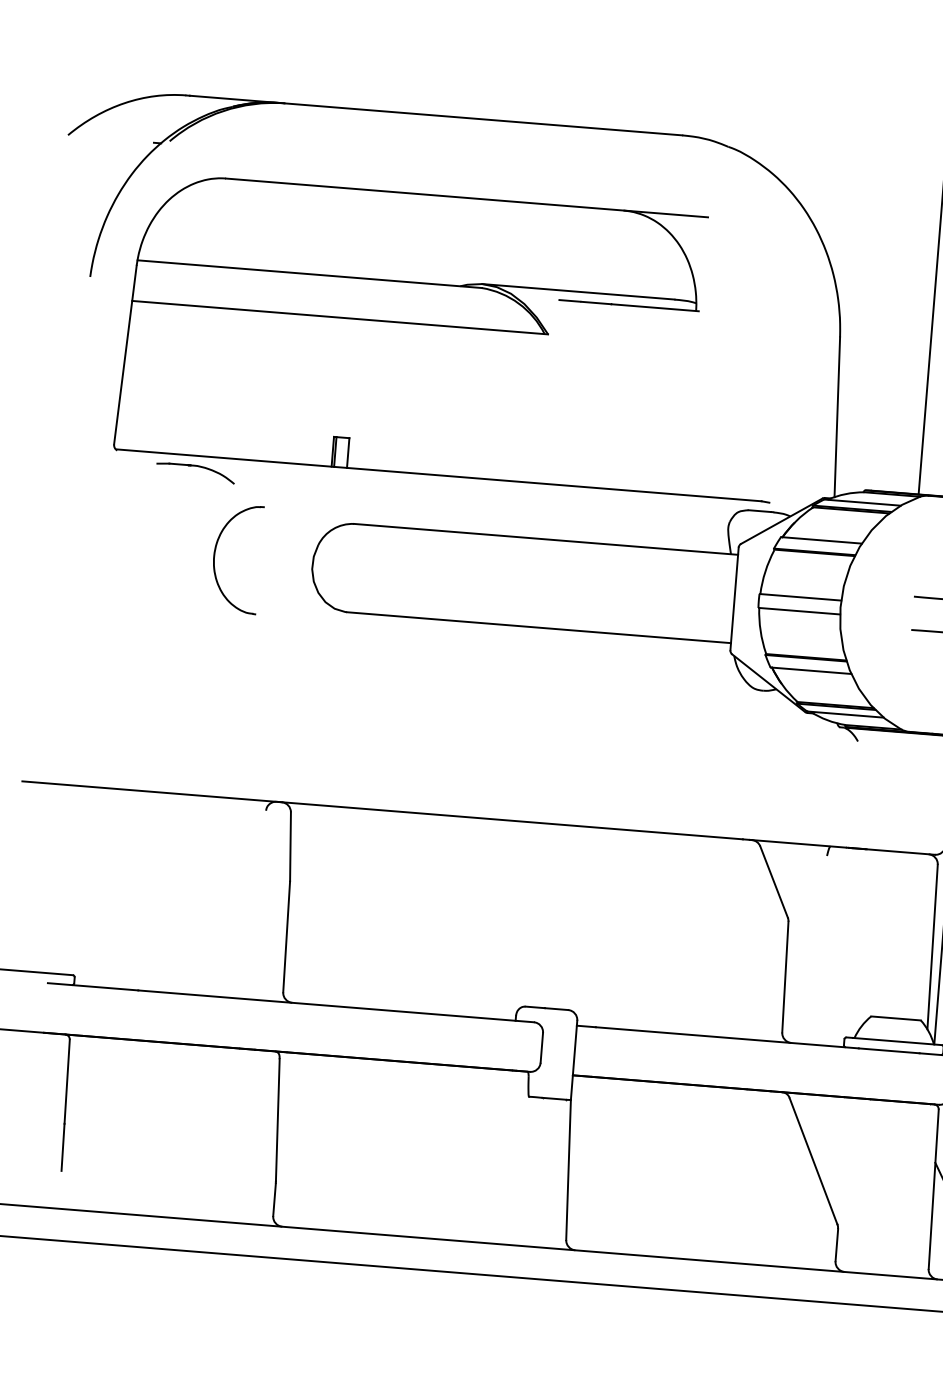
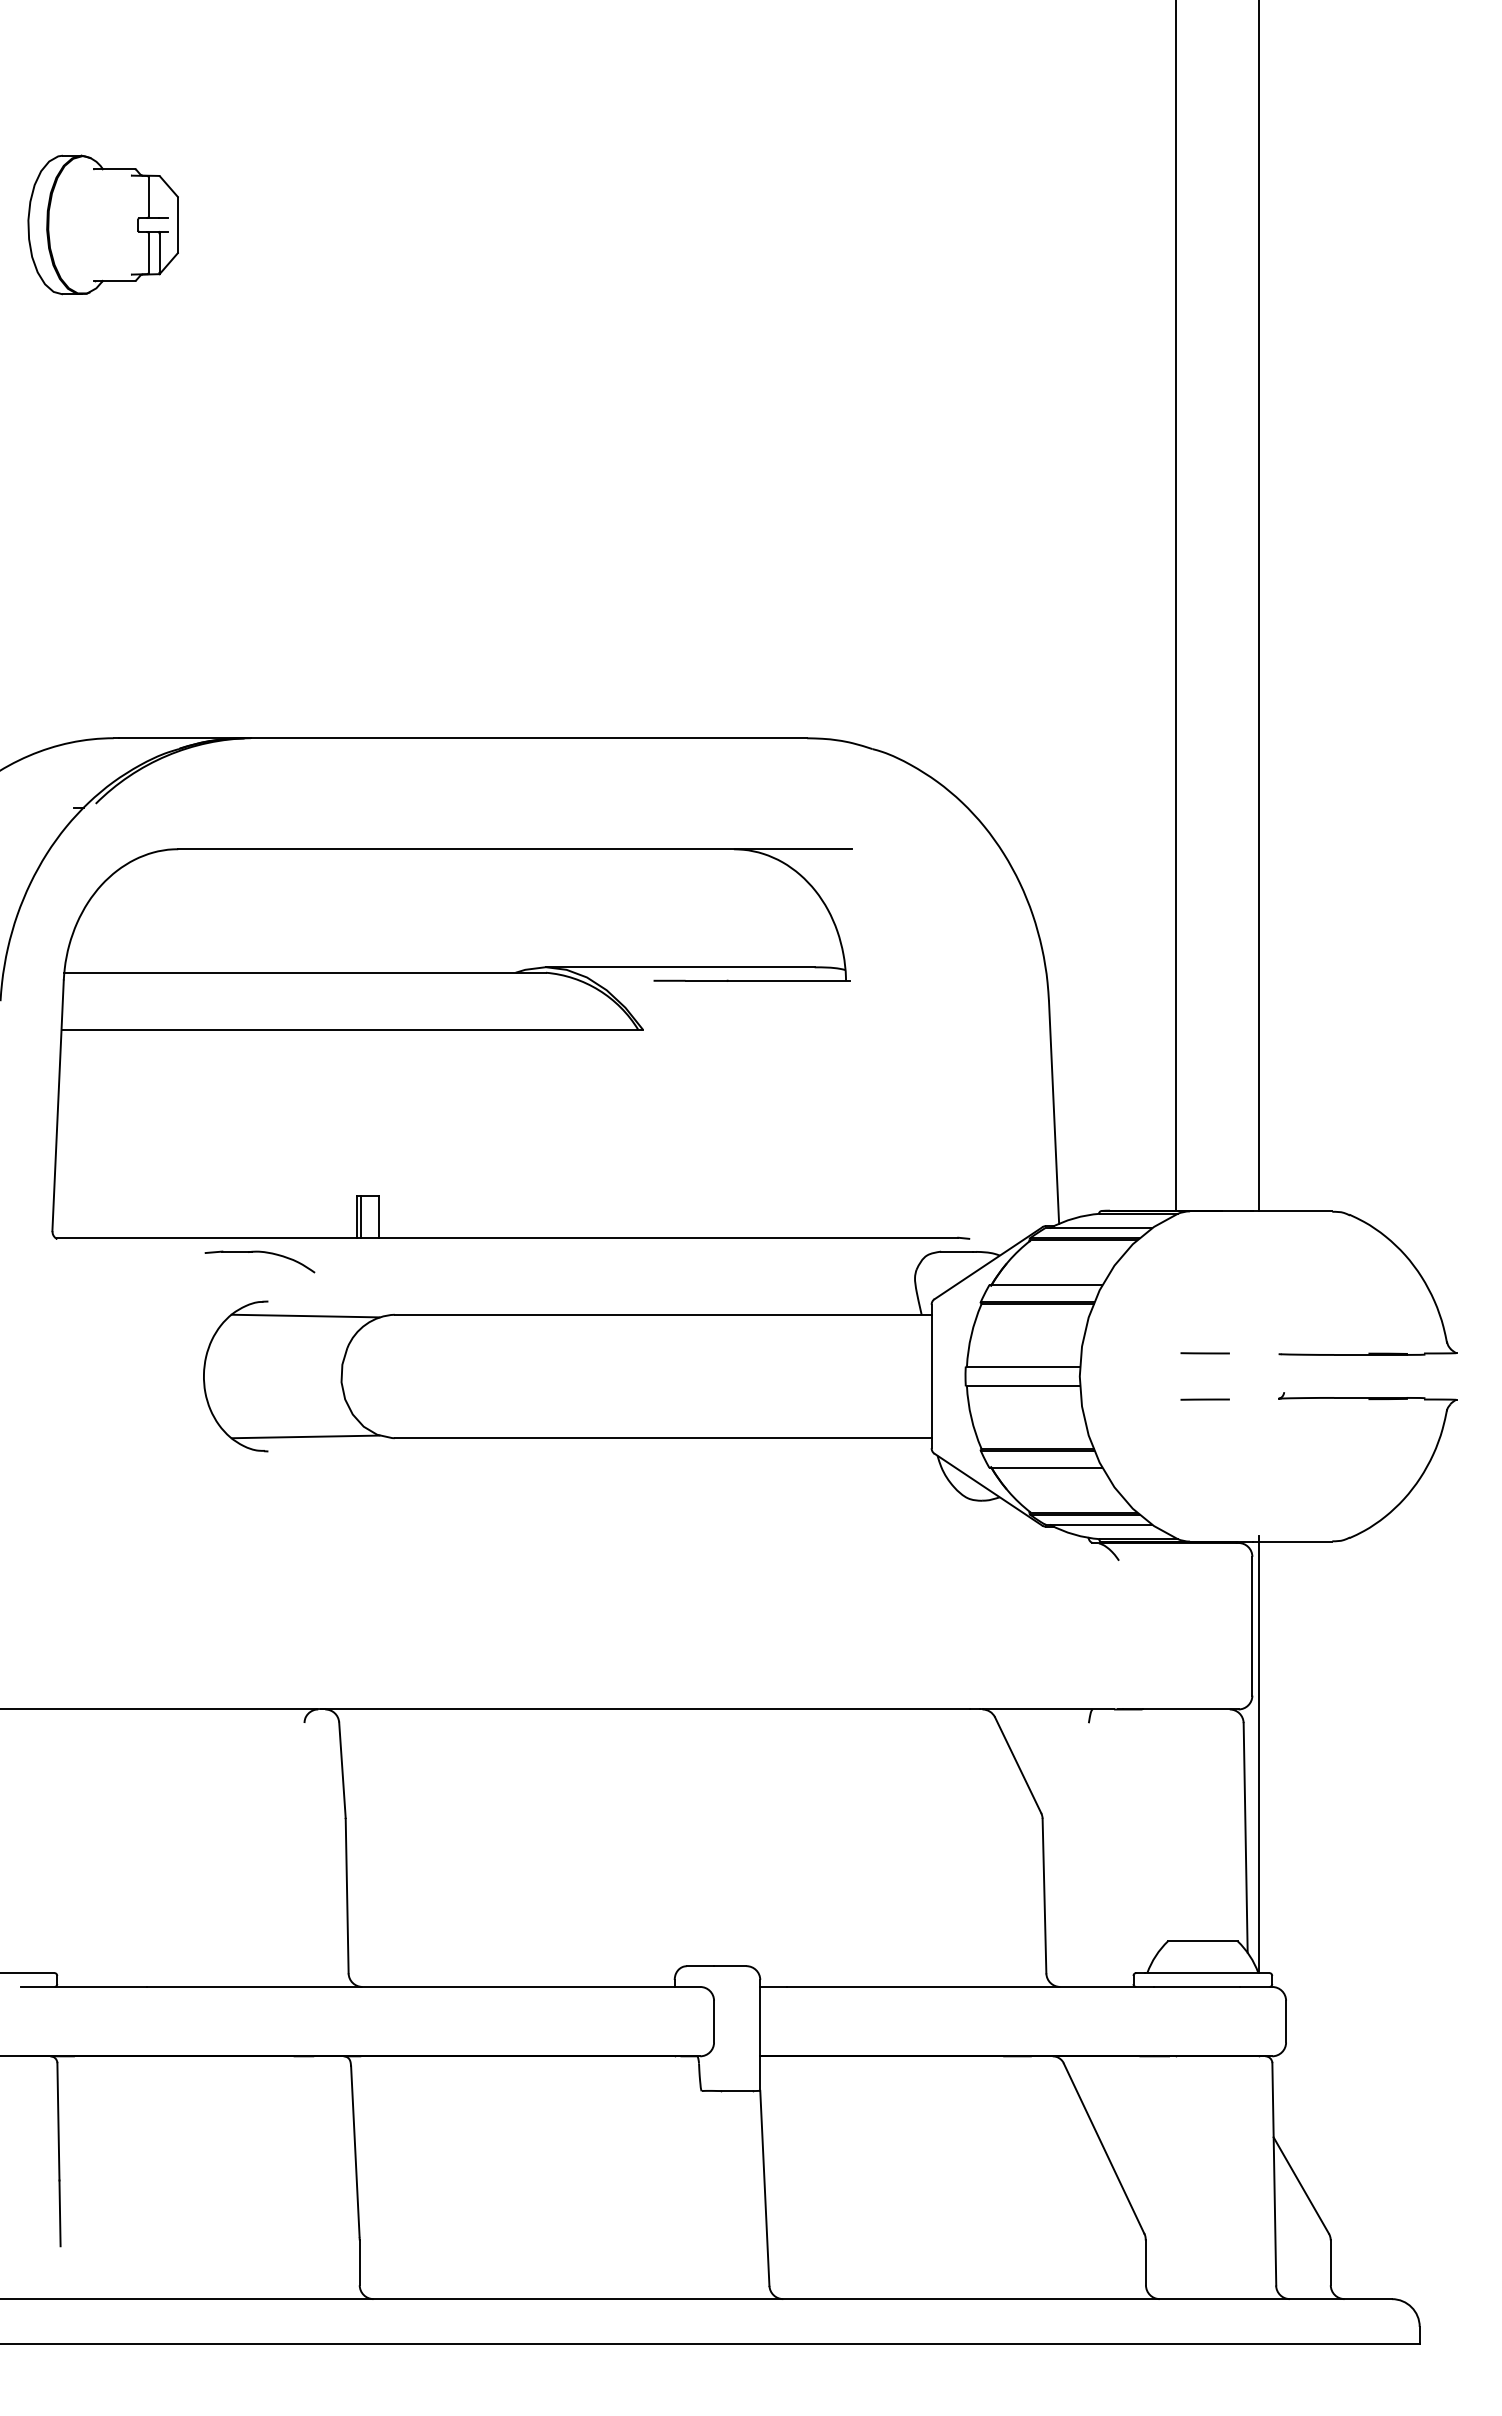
part: (195, 466) -> (259, 1252), moved
line: (290, 519) -> (305, 1315), added
line: (283, 605) -> (305, 1436), added

